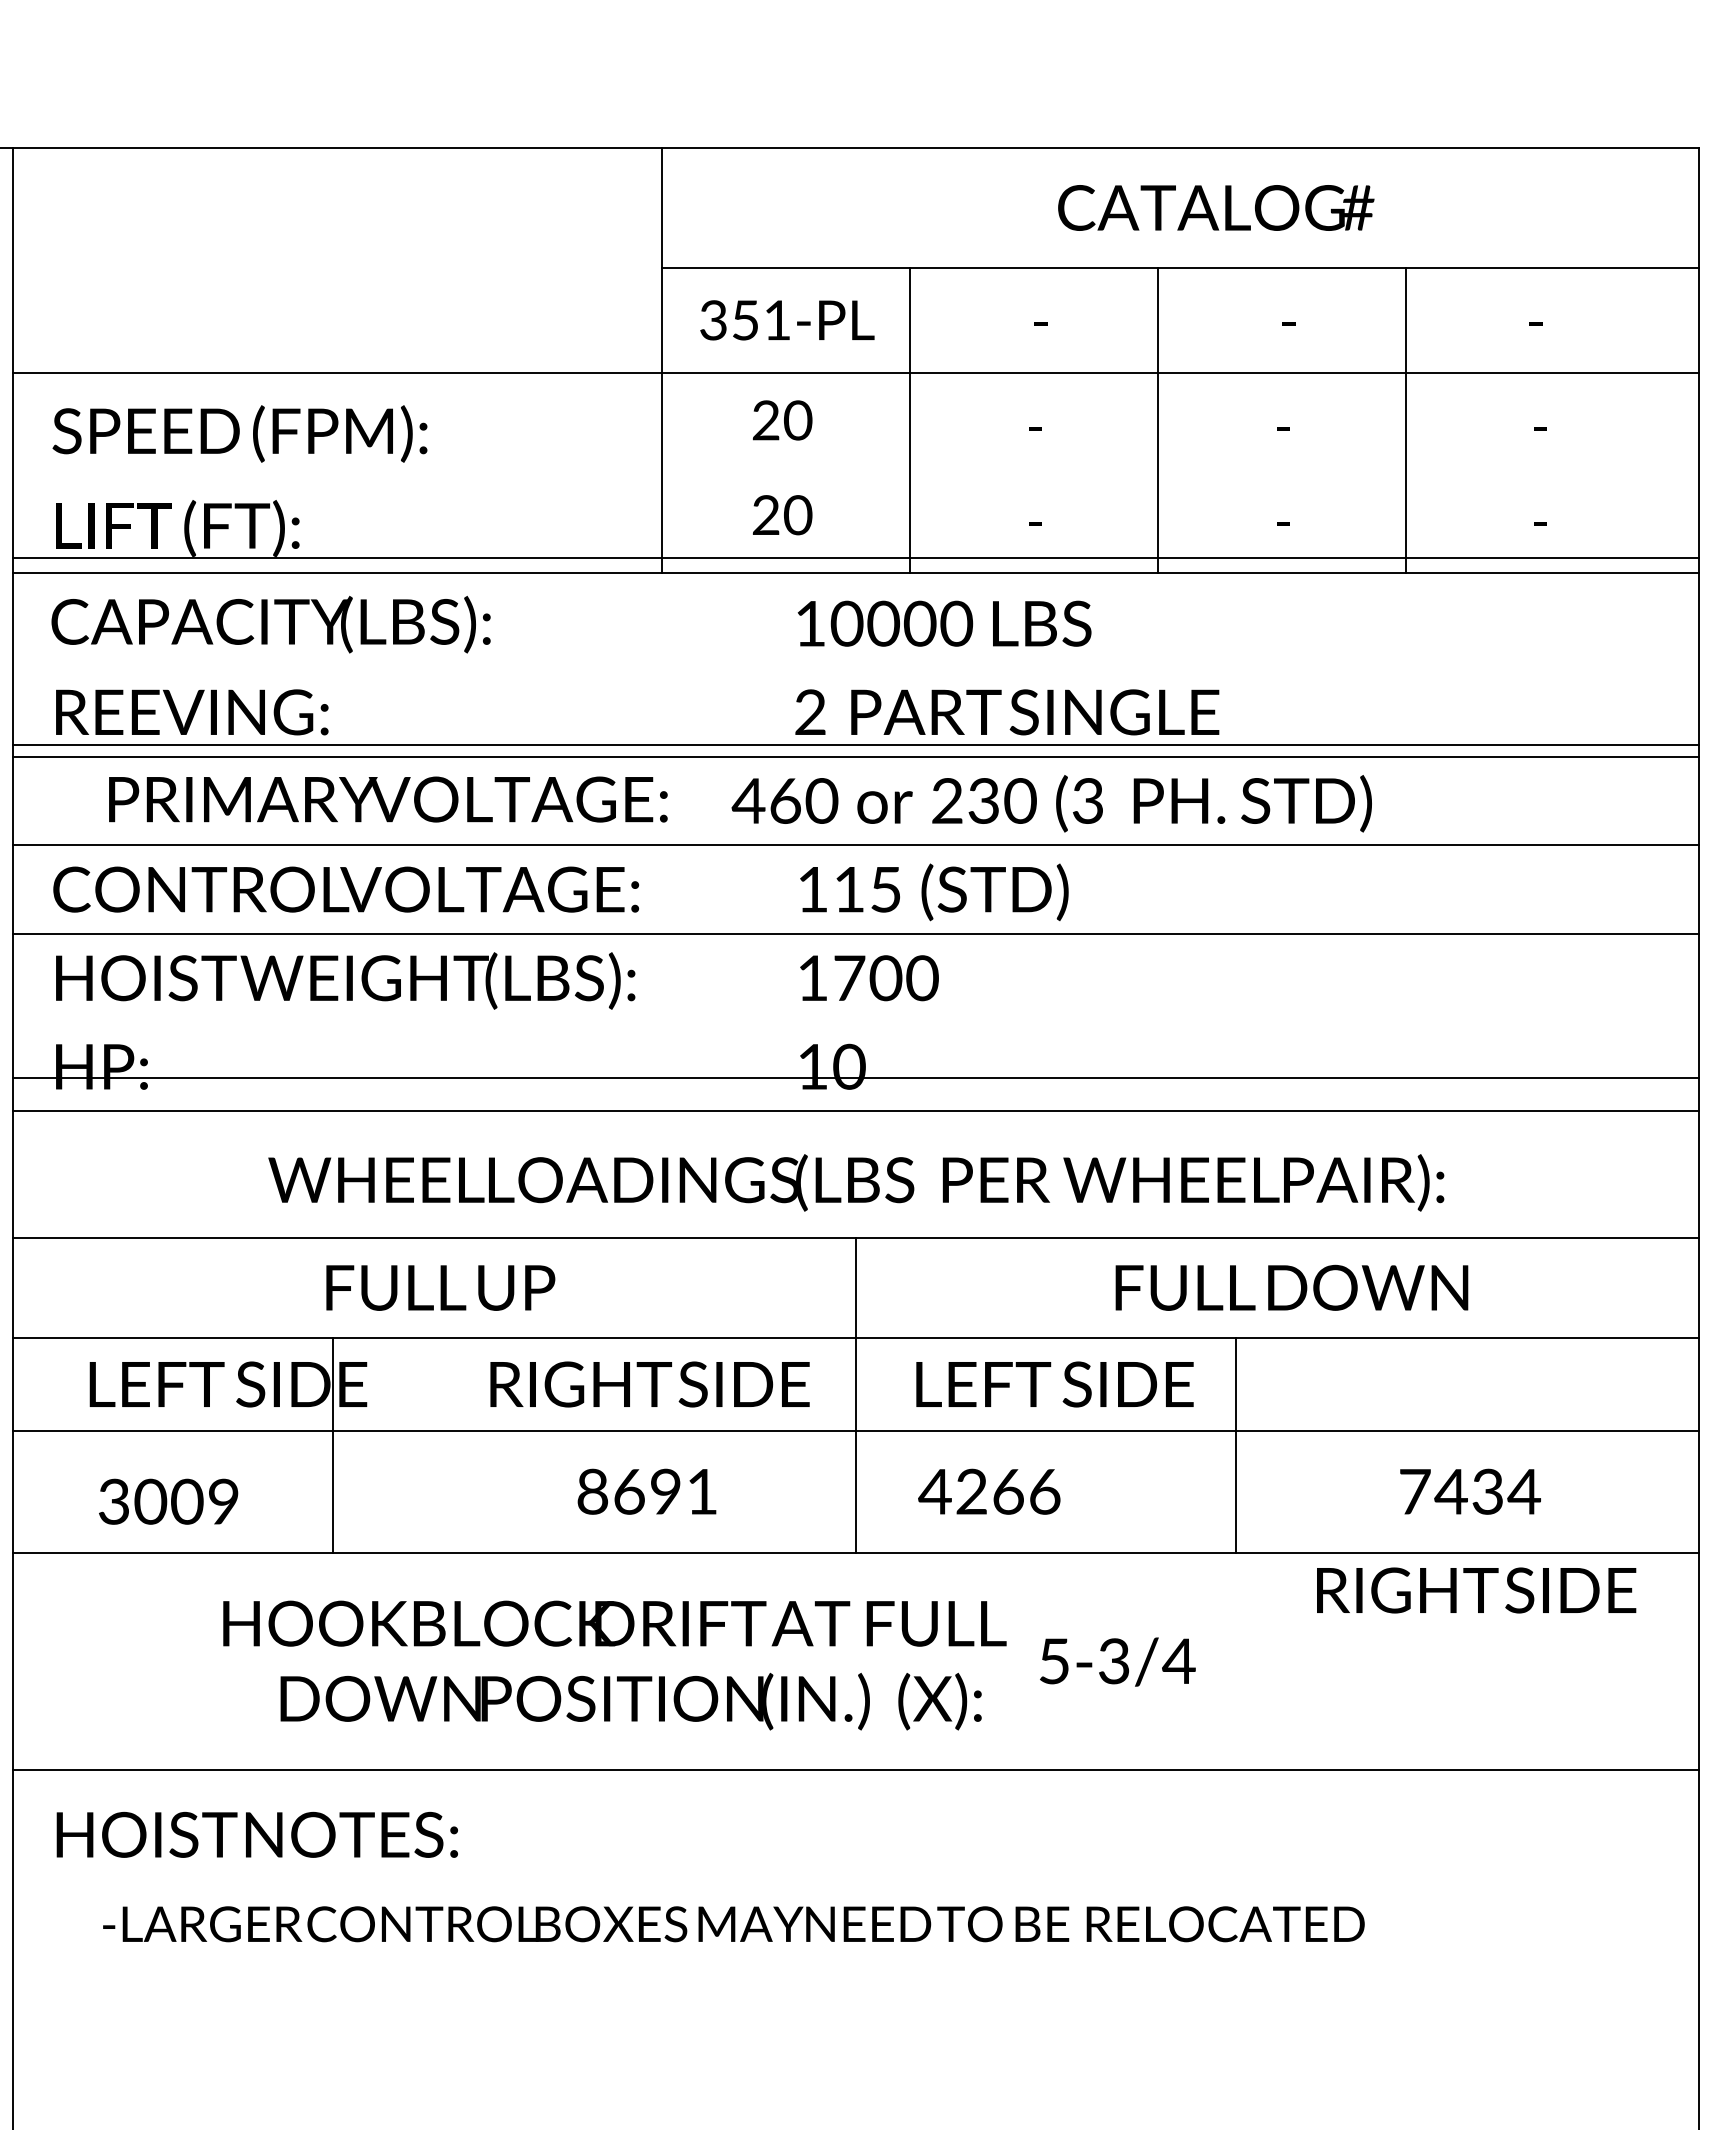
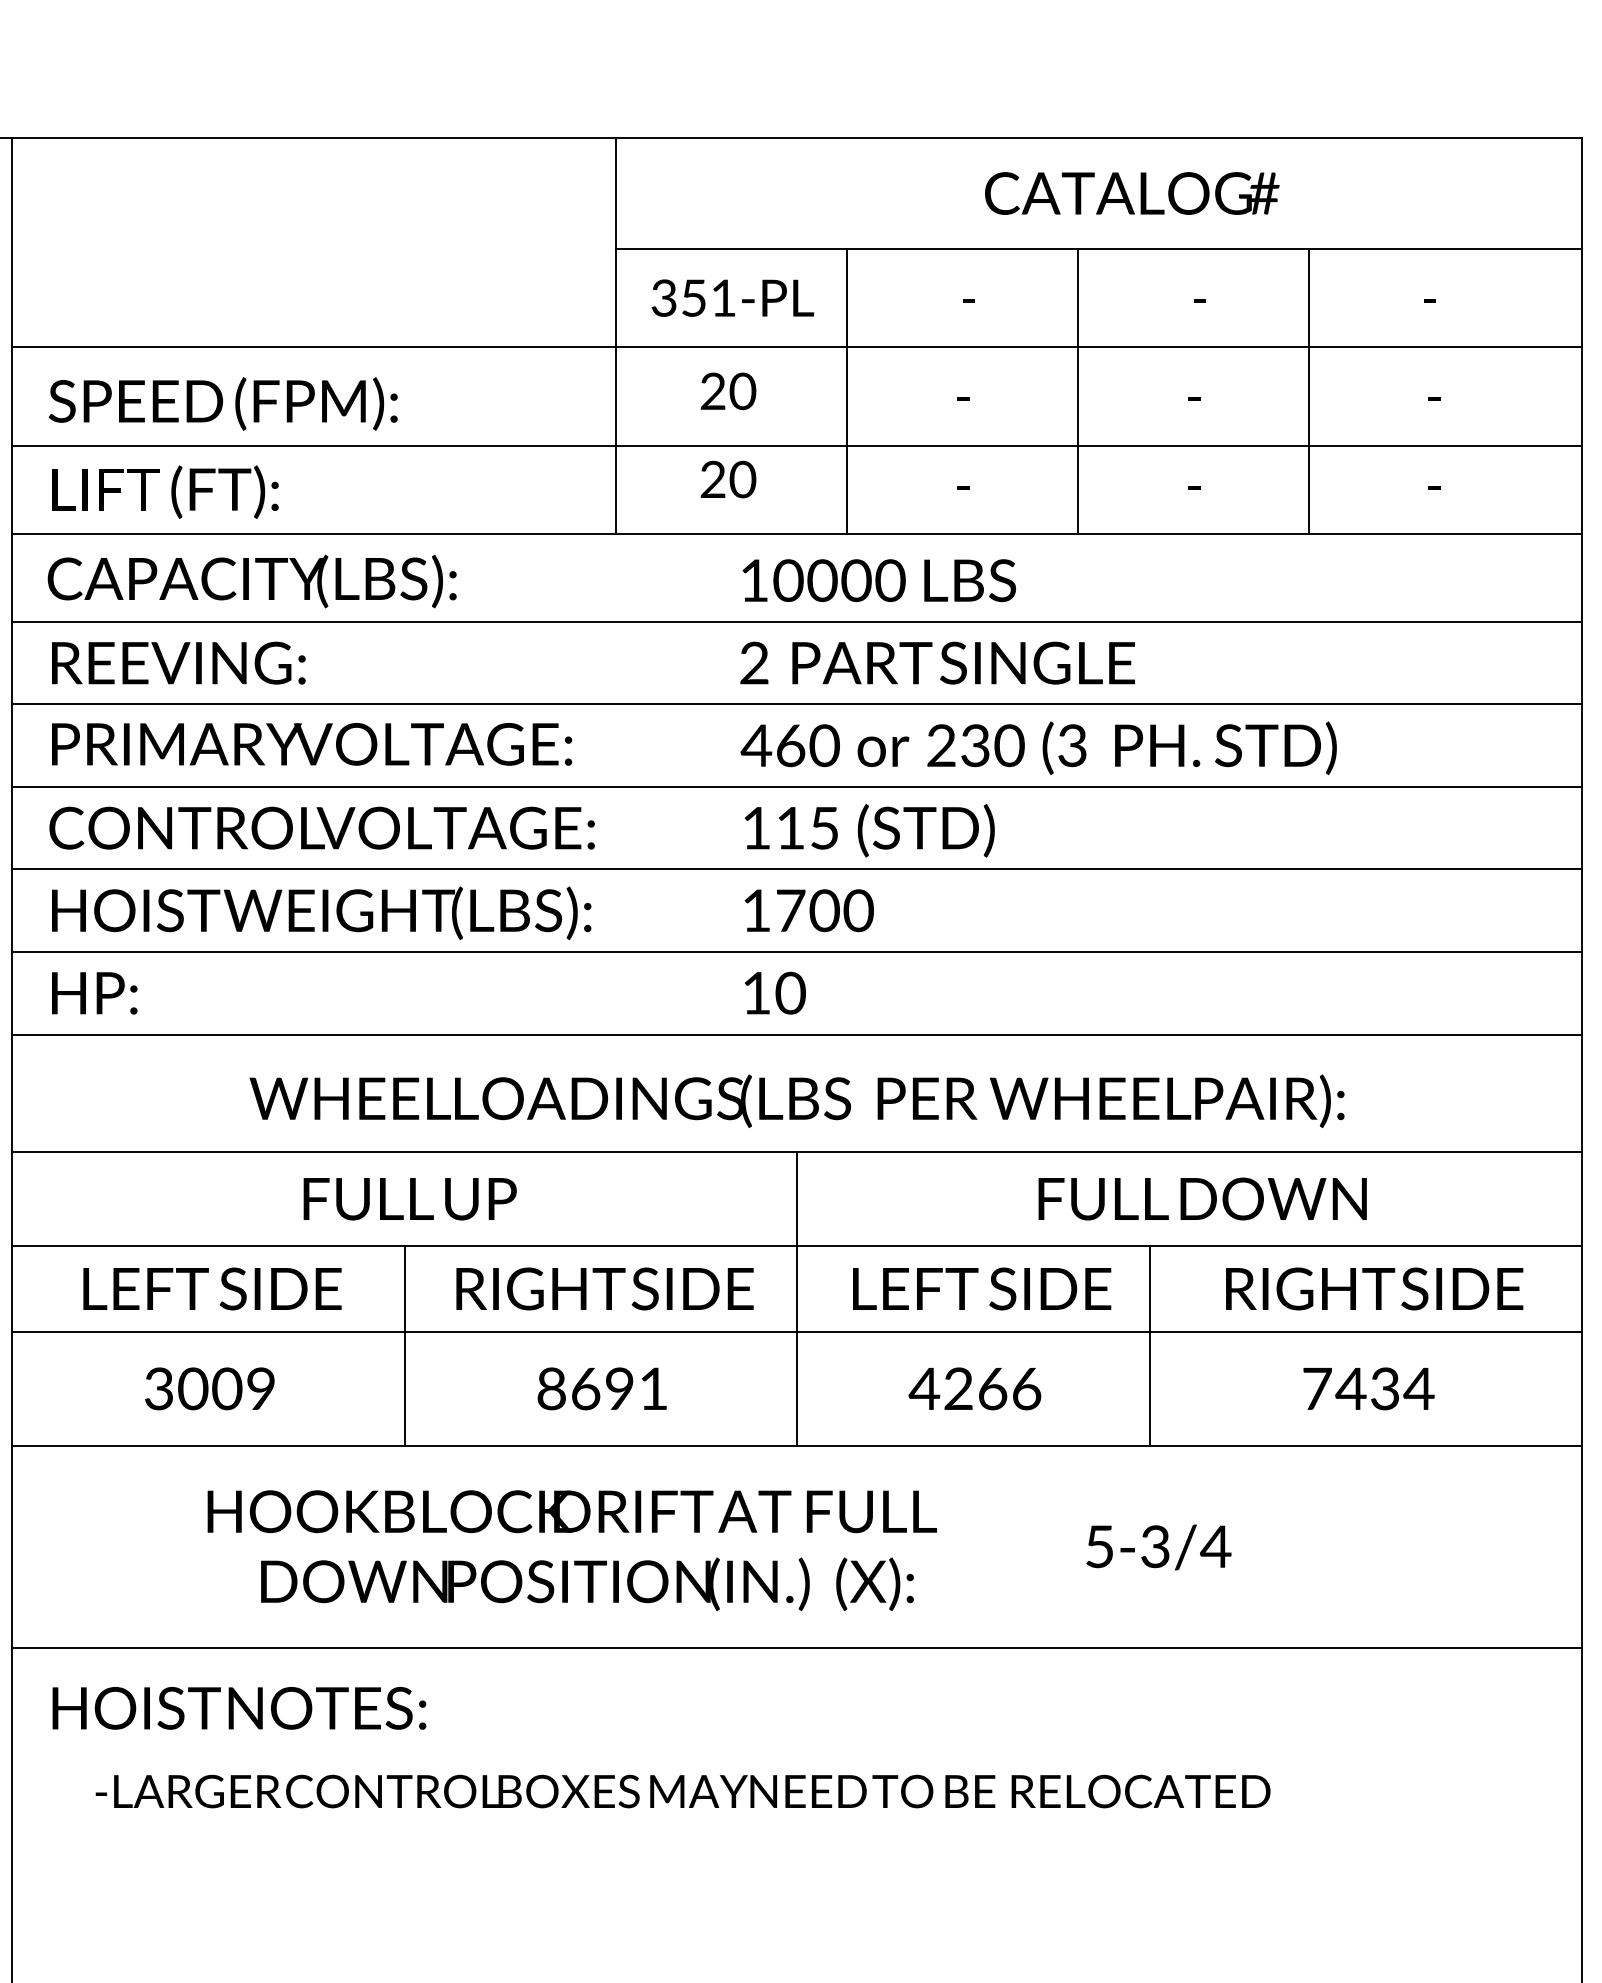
line: (856, 557) -> (797, 445), moved
line: (856, 745) -> (797, 622), moved
text: (388, 799) -> (312, 744), moved
text: (1051, 803) -> (1038, 748), moved
line: (856, 1077) -> (797, 951), moved
line: (332, 1445) -> (404, 1345), moved
text: (989, 1491) -> (975, 1388), moved
text: (168, 1501) -> (209, 1388), moved
text: (1476, 1590) -> (1374, 1288), moved
text: (1117, 1661) -> (1158, 1546), moved

